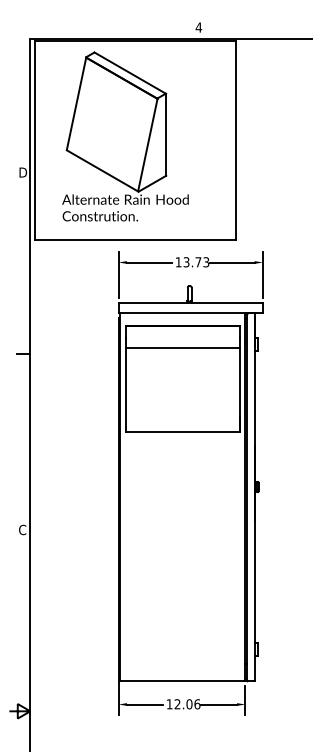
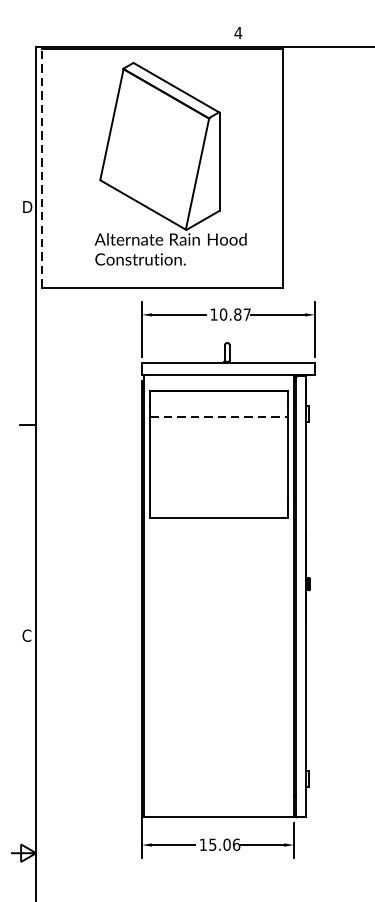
part: (125, 136) -> (170, 163), moved
line: (35, 140) -> (42, 168), solid -> dashed
text: (196, 262) -> (235, 314), 13.73 -> 10.87
line: (183, 347) -> (219, 416), solid -> dashed
text: (177, 704) -> (212, 845), 12.06 -> 15.06

